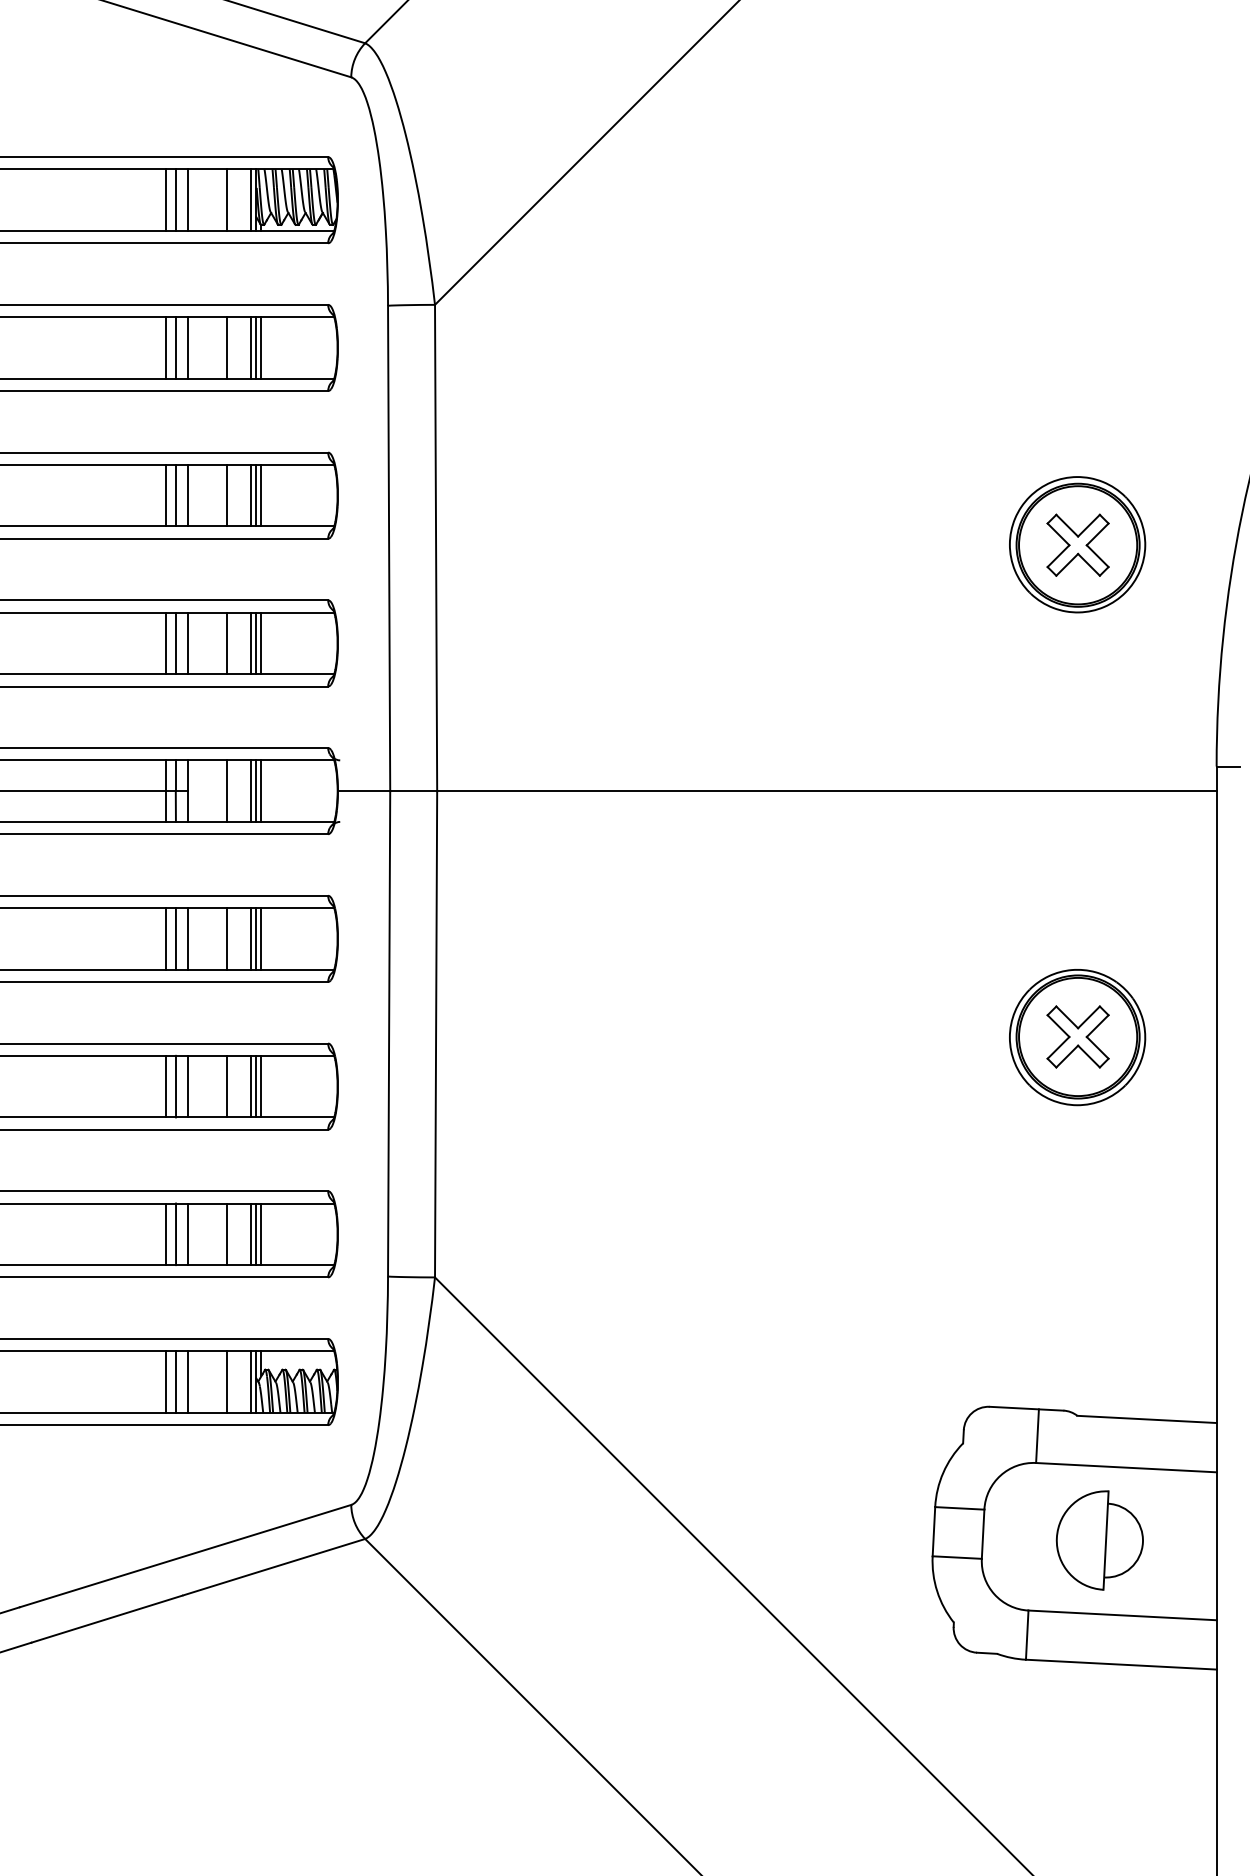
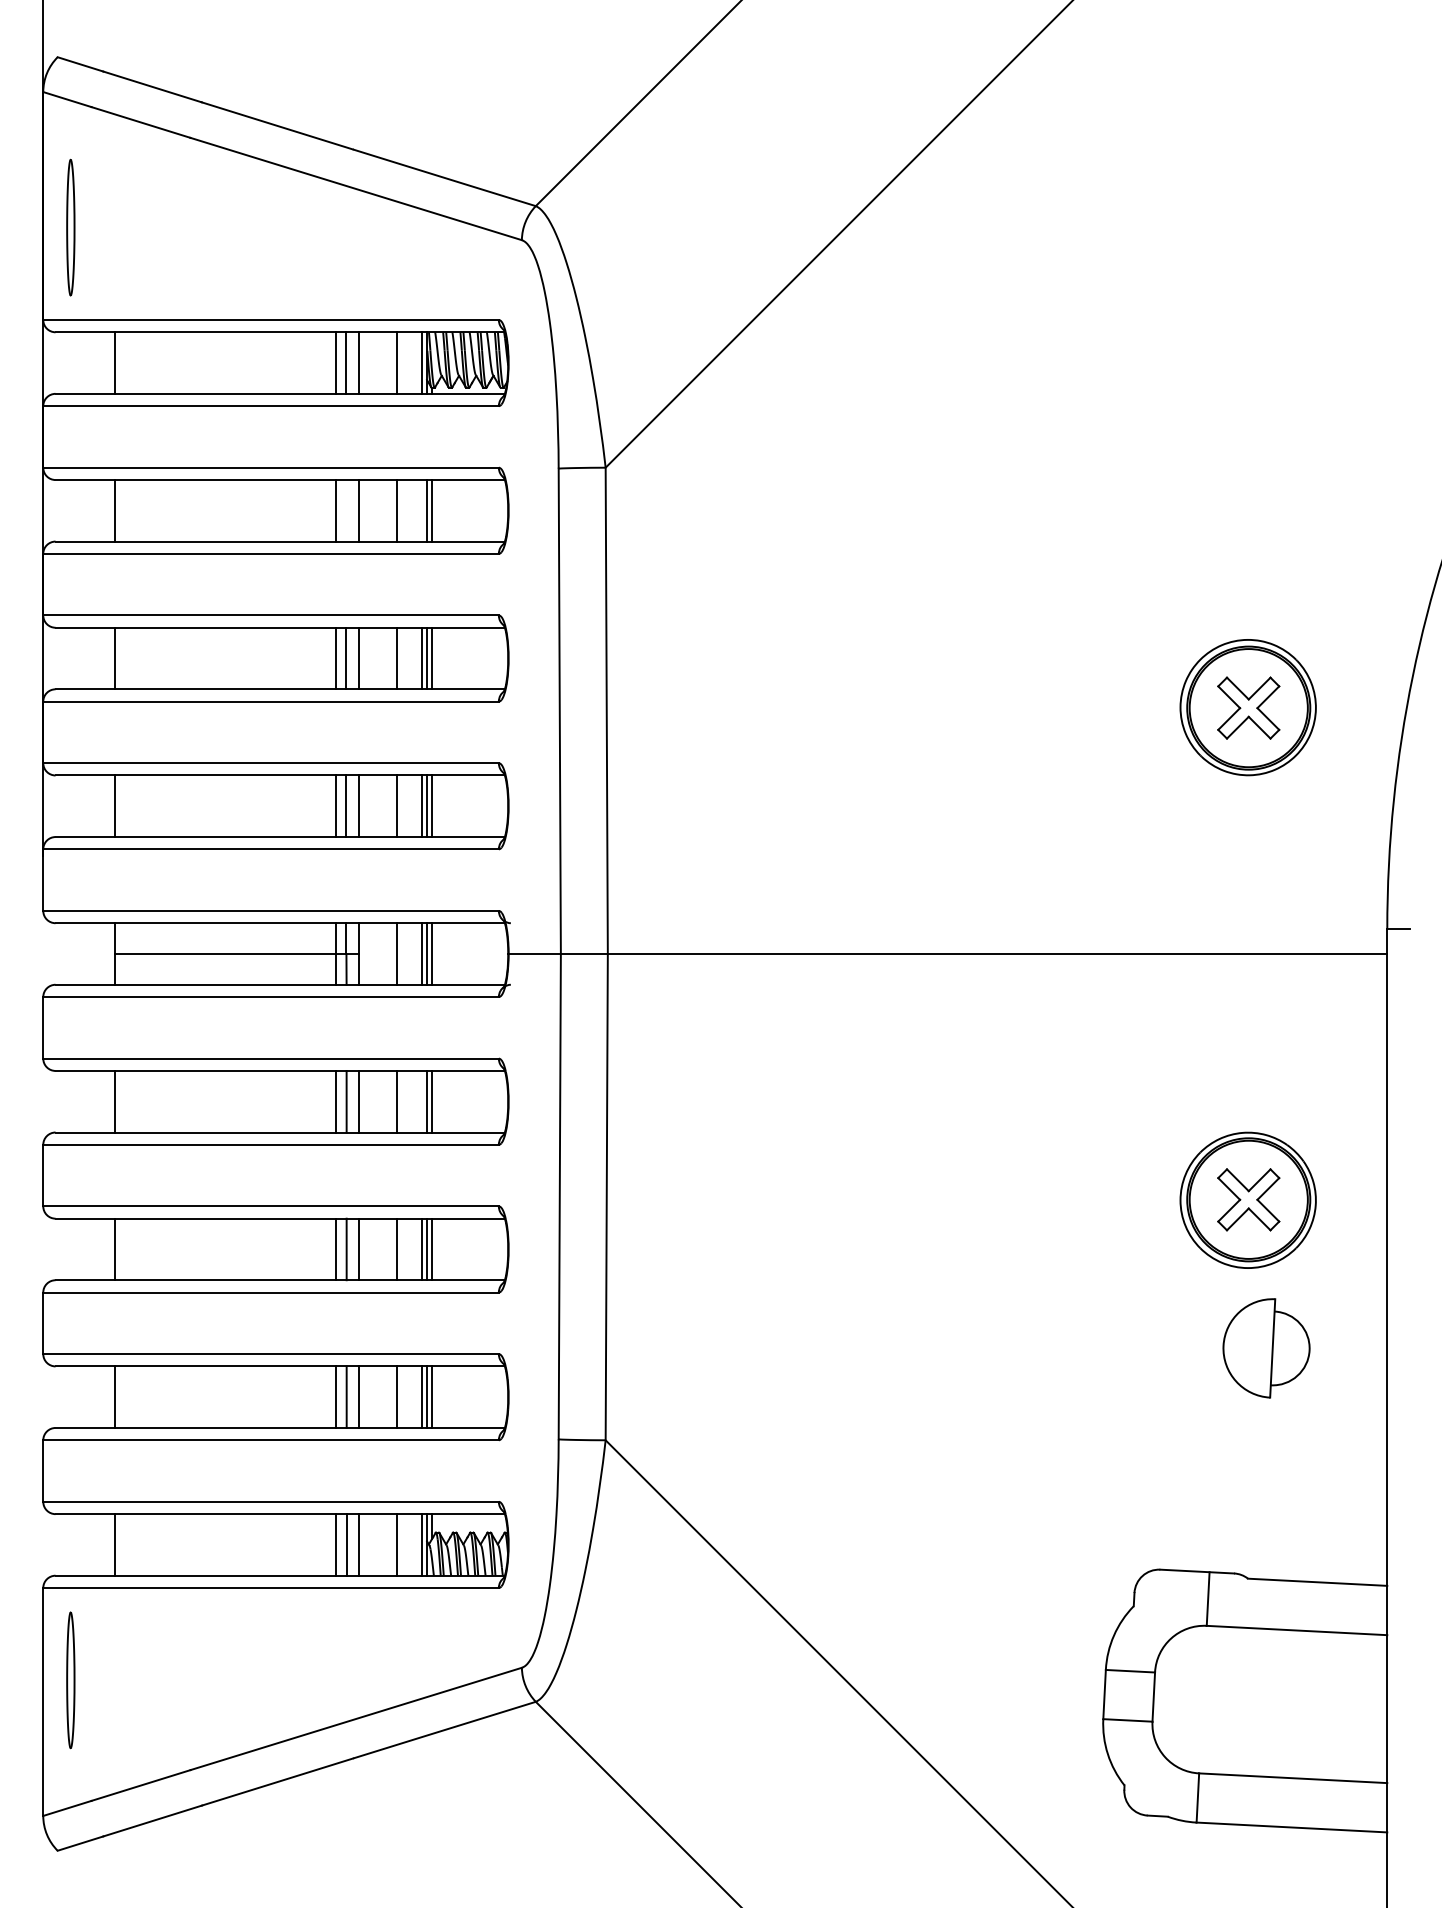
line: (175, 347) -> (346, 510), removed
line: (251, 347) -> (422, 510), removed
line: (251, 938) -> (422, 1101), removed
part: (1099, 1540) -> (1266, 1348), moved

